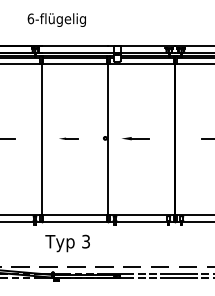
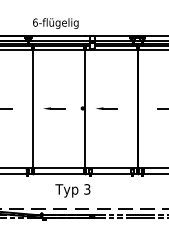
text: (56, 19) -> (55, 23), moved
part: (68, 138) -> (53, 108), size x1.43
text: (67, 243) -> (72, 190), moved

